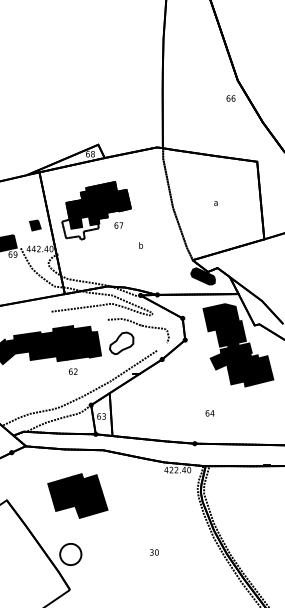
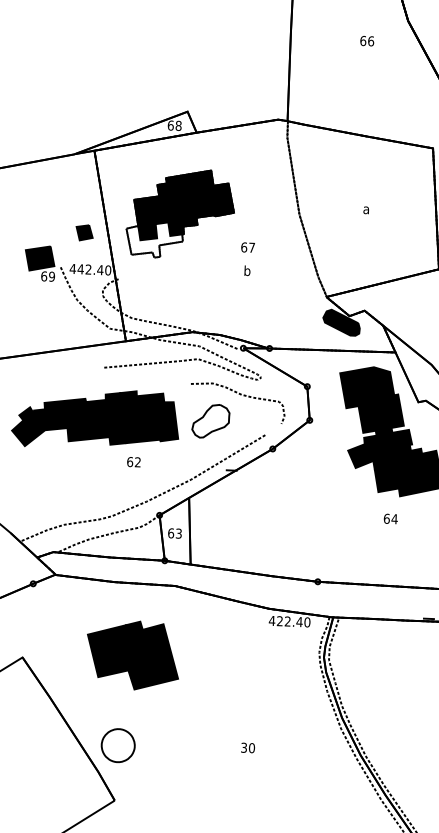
text: (230, 98) -> (366, 41), moved
text: (118, 225) -> (247, 247), moved
text: (209, 413) -> (389, 519), moved

